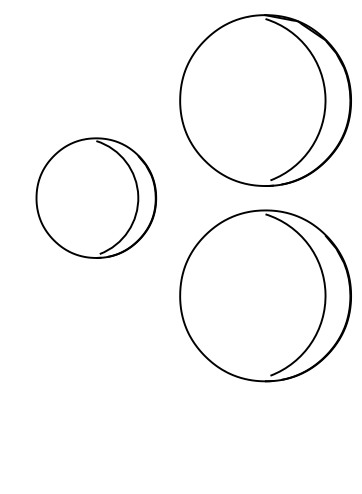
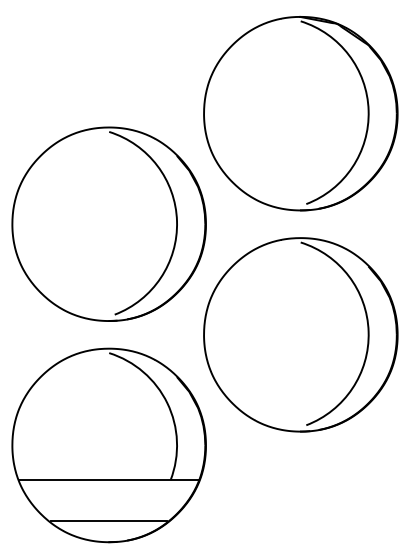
part: (95, 197) -> (108, 223), size x1.43
part: (95, 393) -> (108, 445), added

